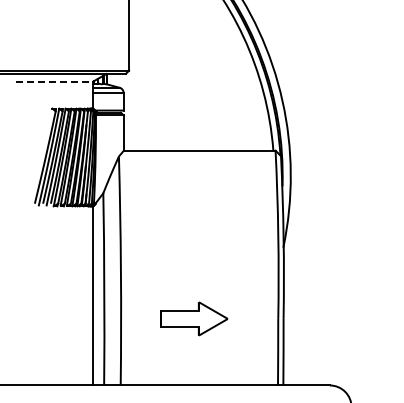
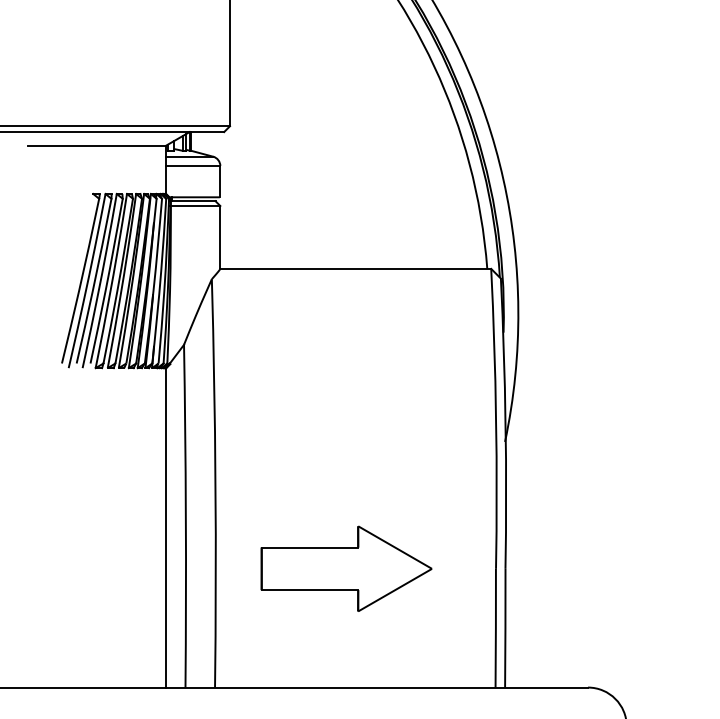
line: (54, 81) -> (96, 145), dashed -> solid
part: (193, 318) -> (344, 568), size x1.43

